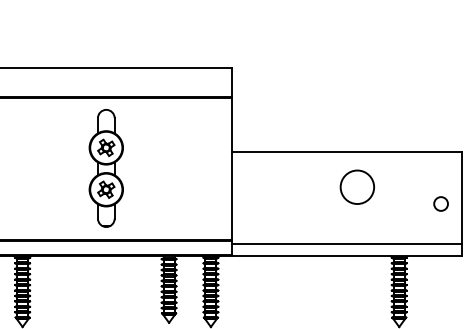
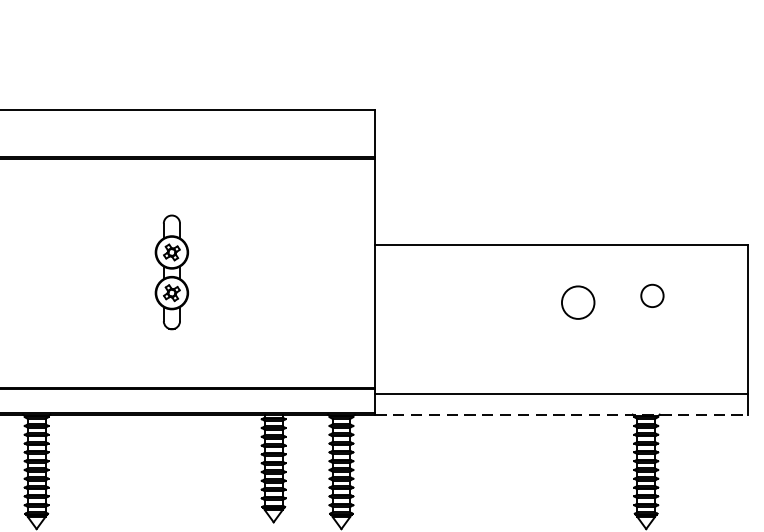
part: (105, 168) -> (170, 272), size x0.6
circle: (356, 186) -> (577, 301), size x0.6
circle: (440, 203) -> (651, 295), moved
line: (347, 256) -> (562, 414), solid -> dashed

